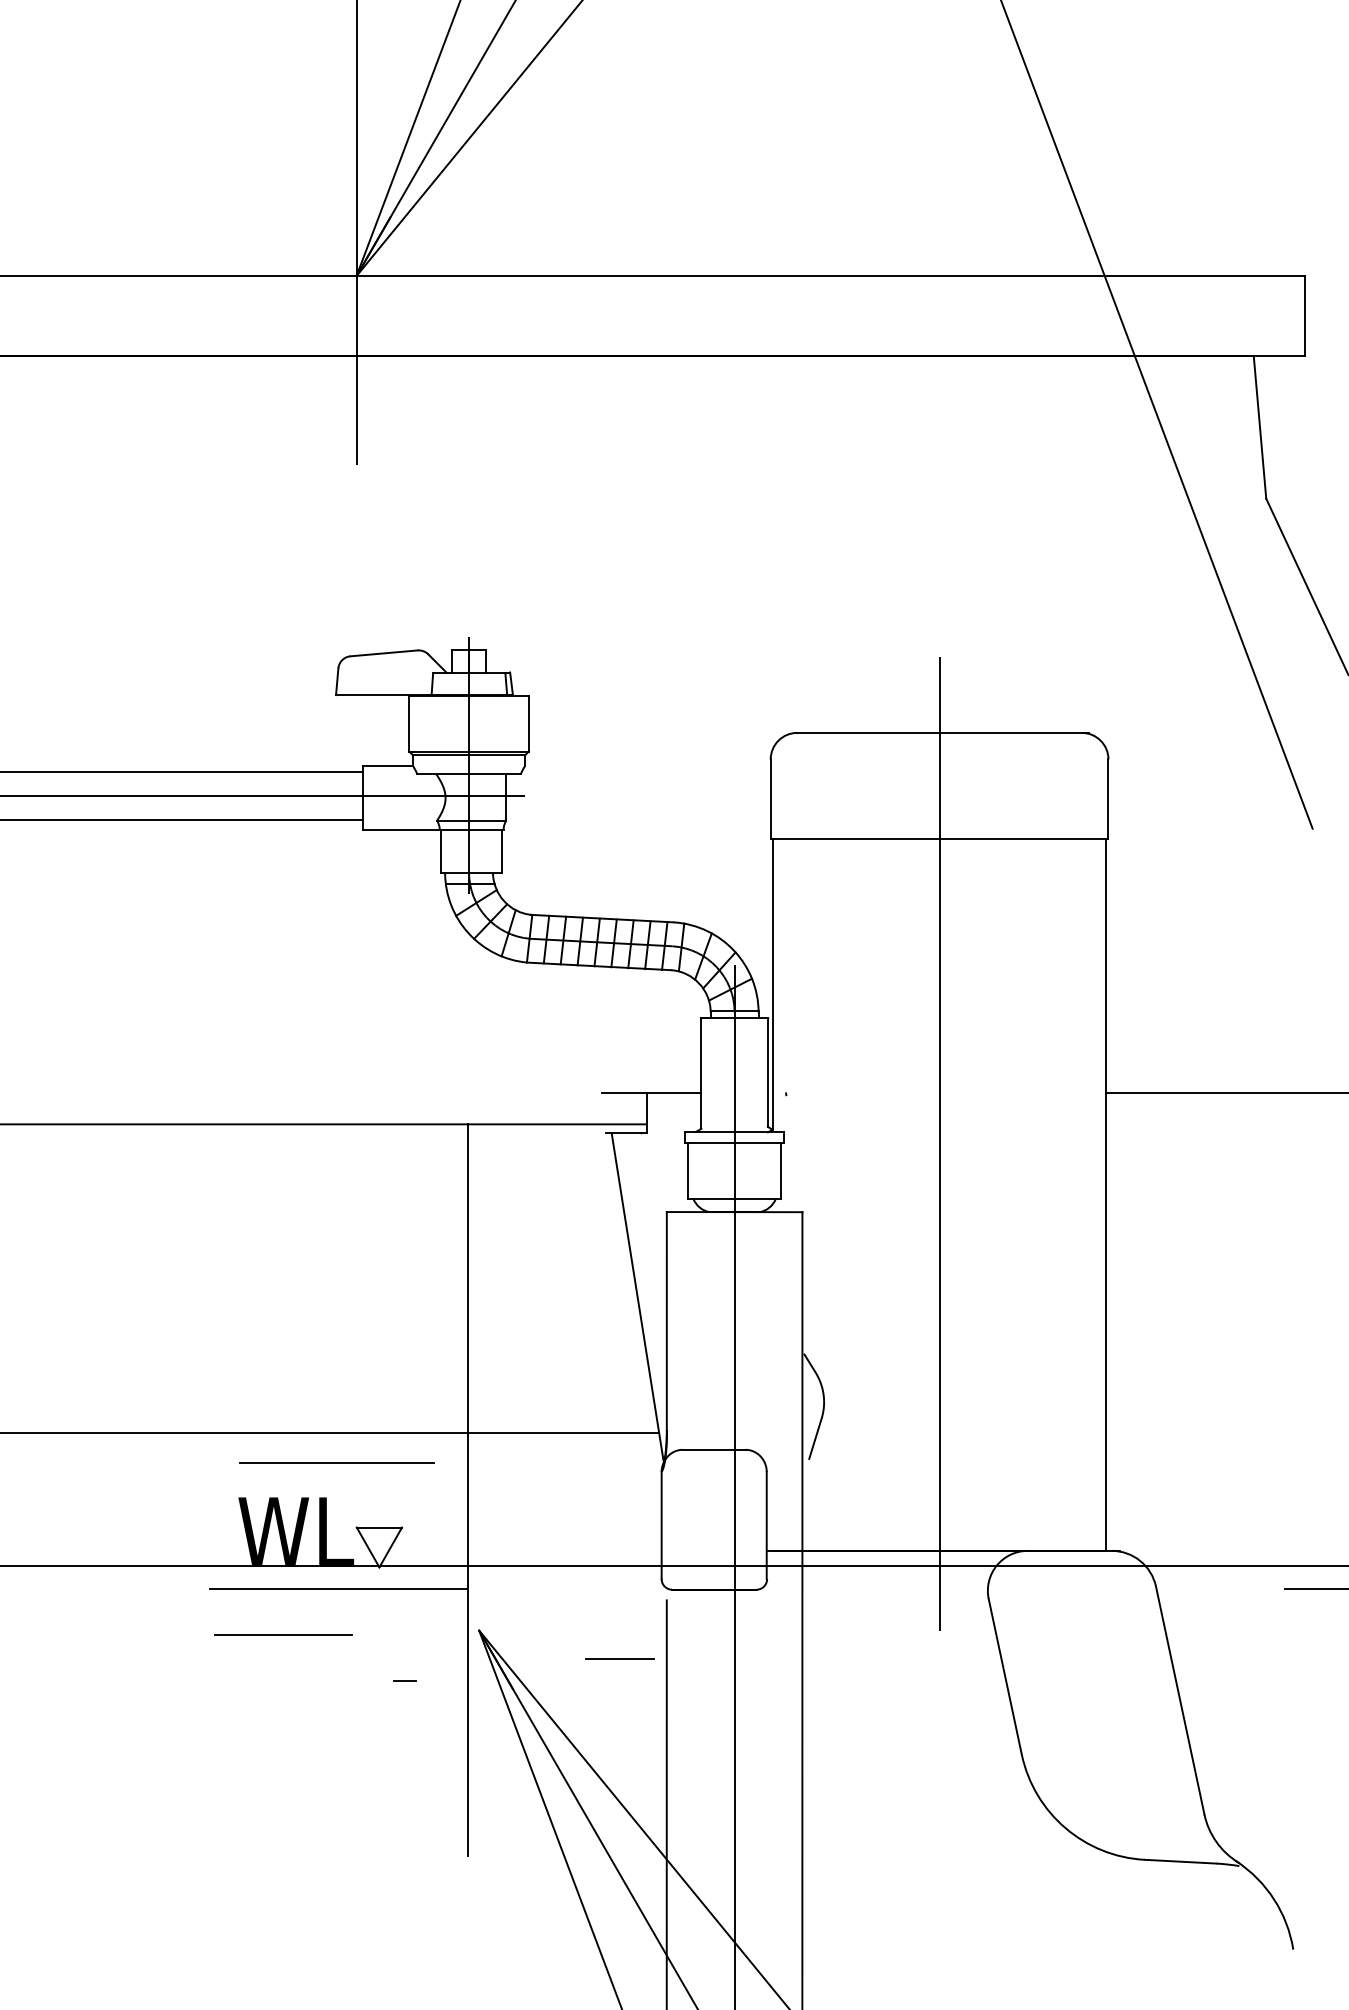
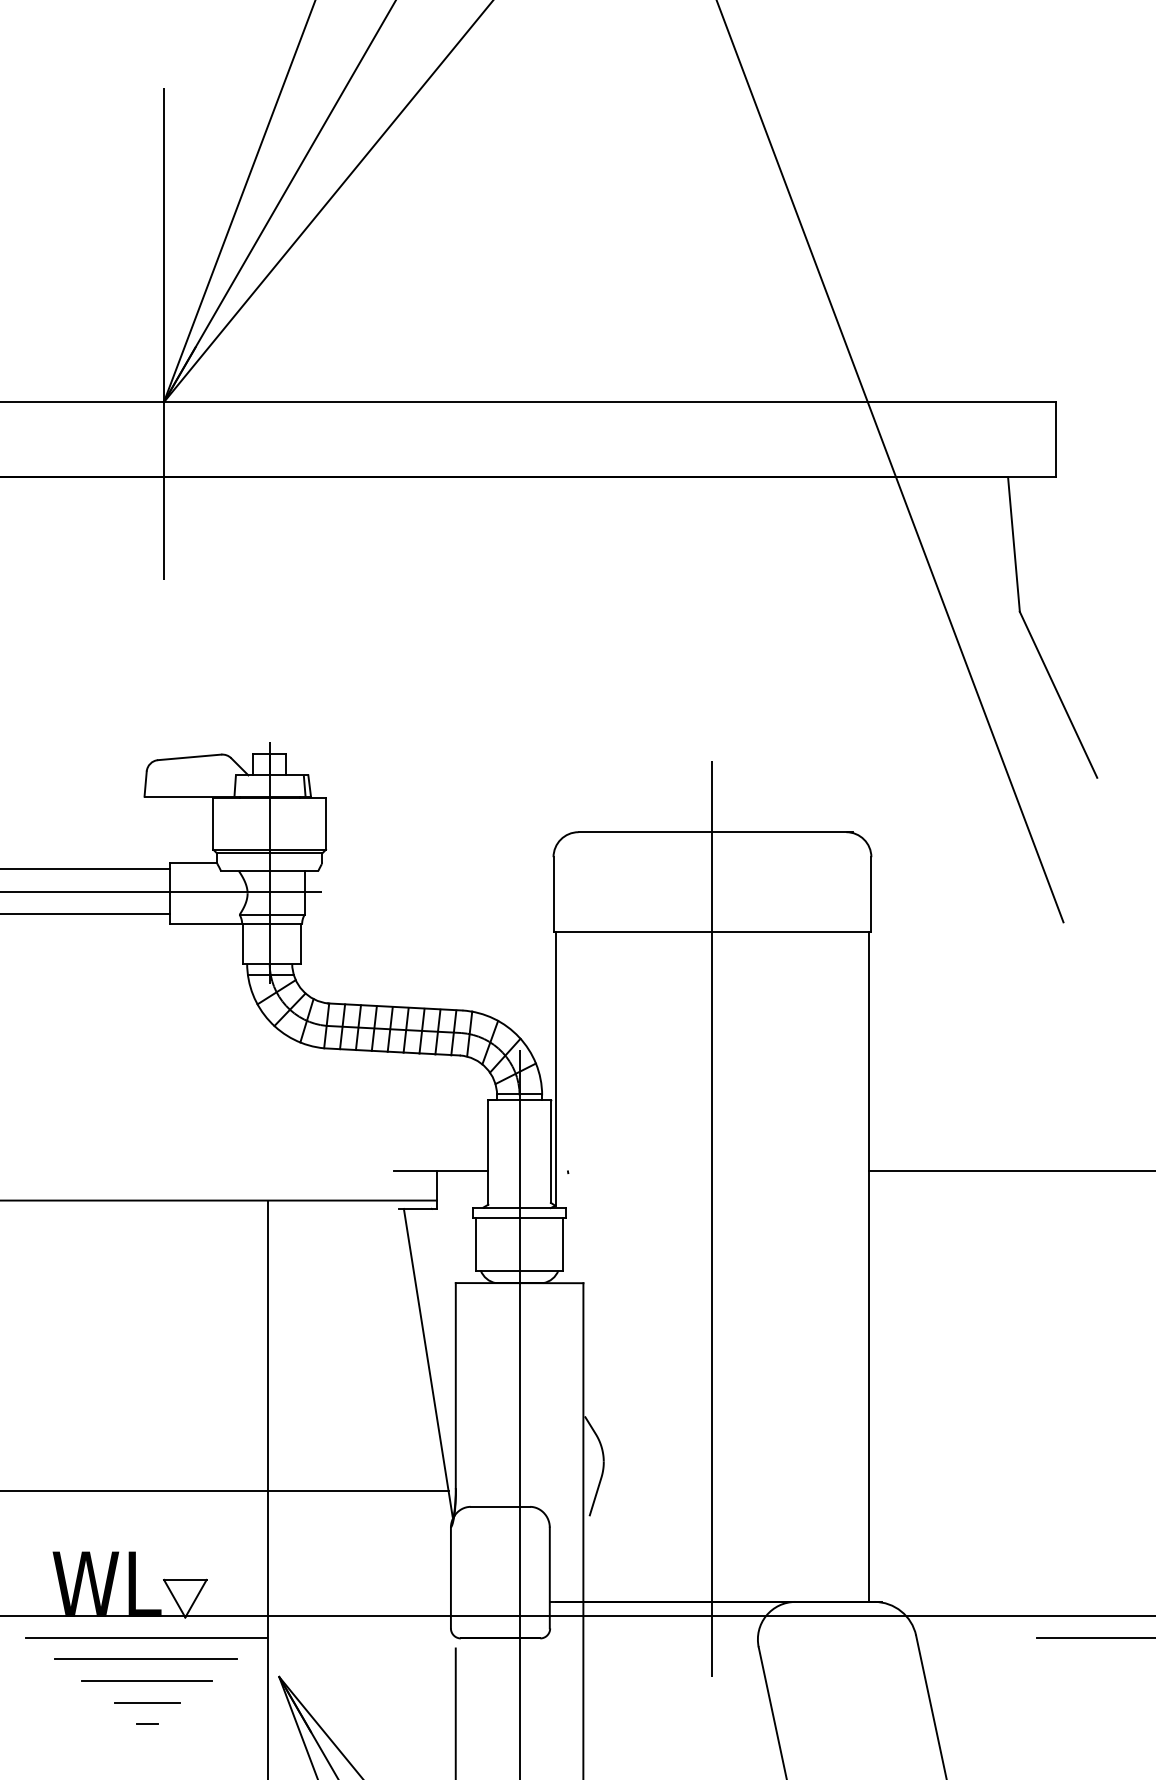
line: (336, 1462) -> (144, 1658), moved
line: (283, 1634) -> (146, 1680), moved
line: (619, 1658) -> (146, 1703), moved
line: (404, 1680) -> (146, 1723), moved

